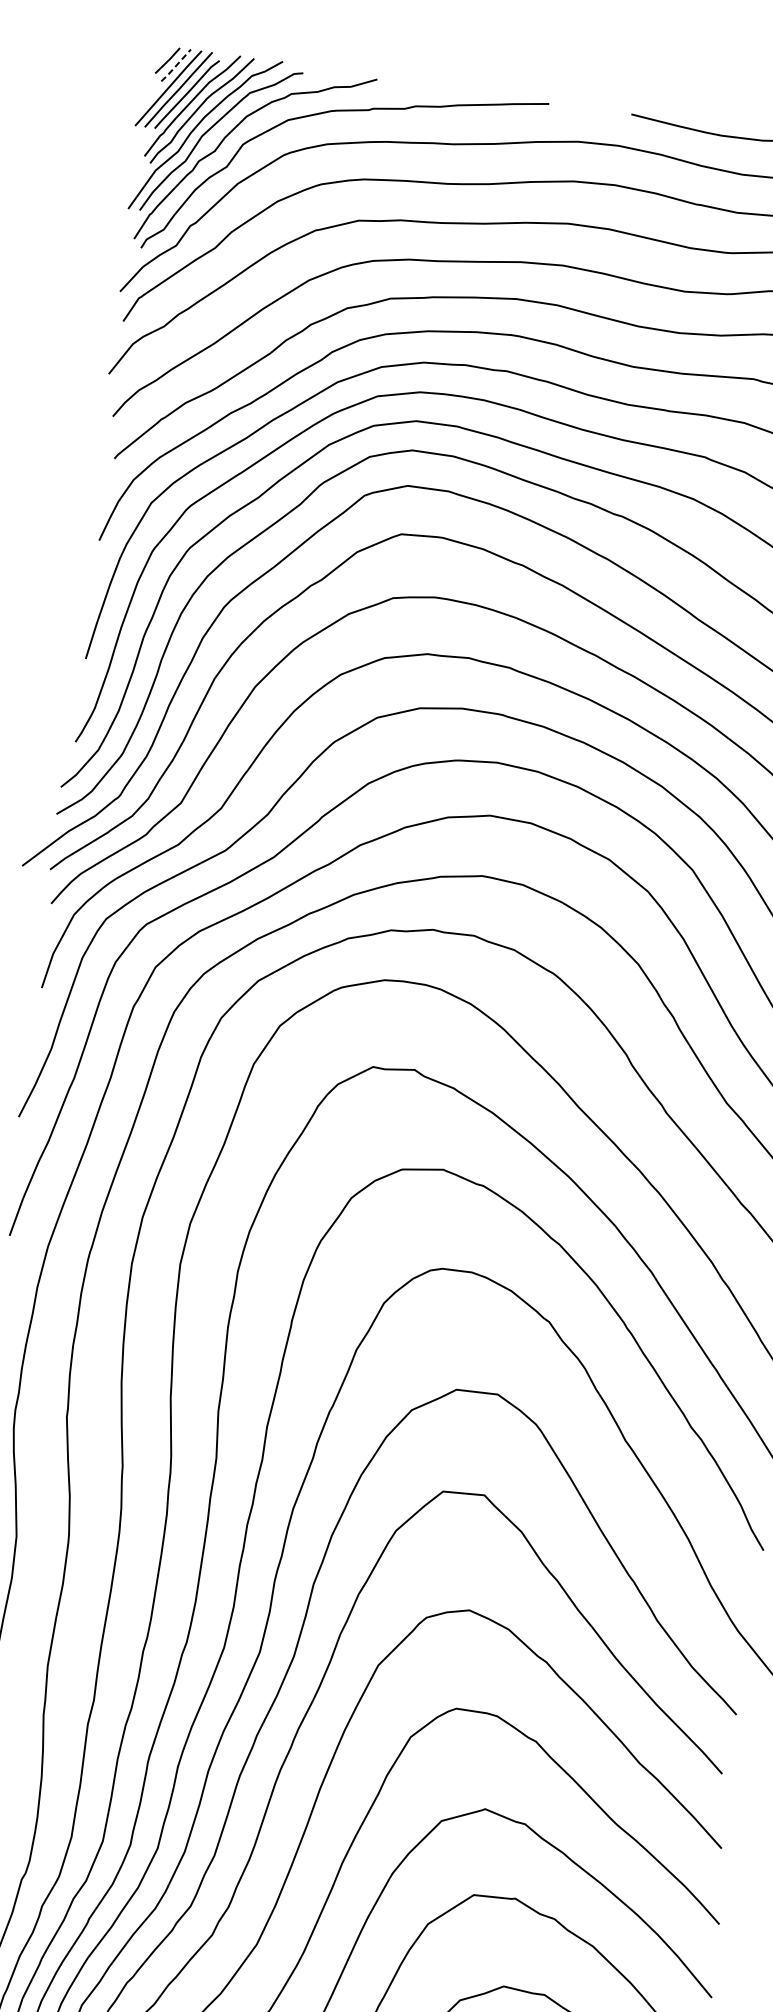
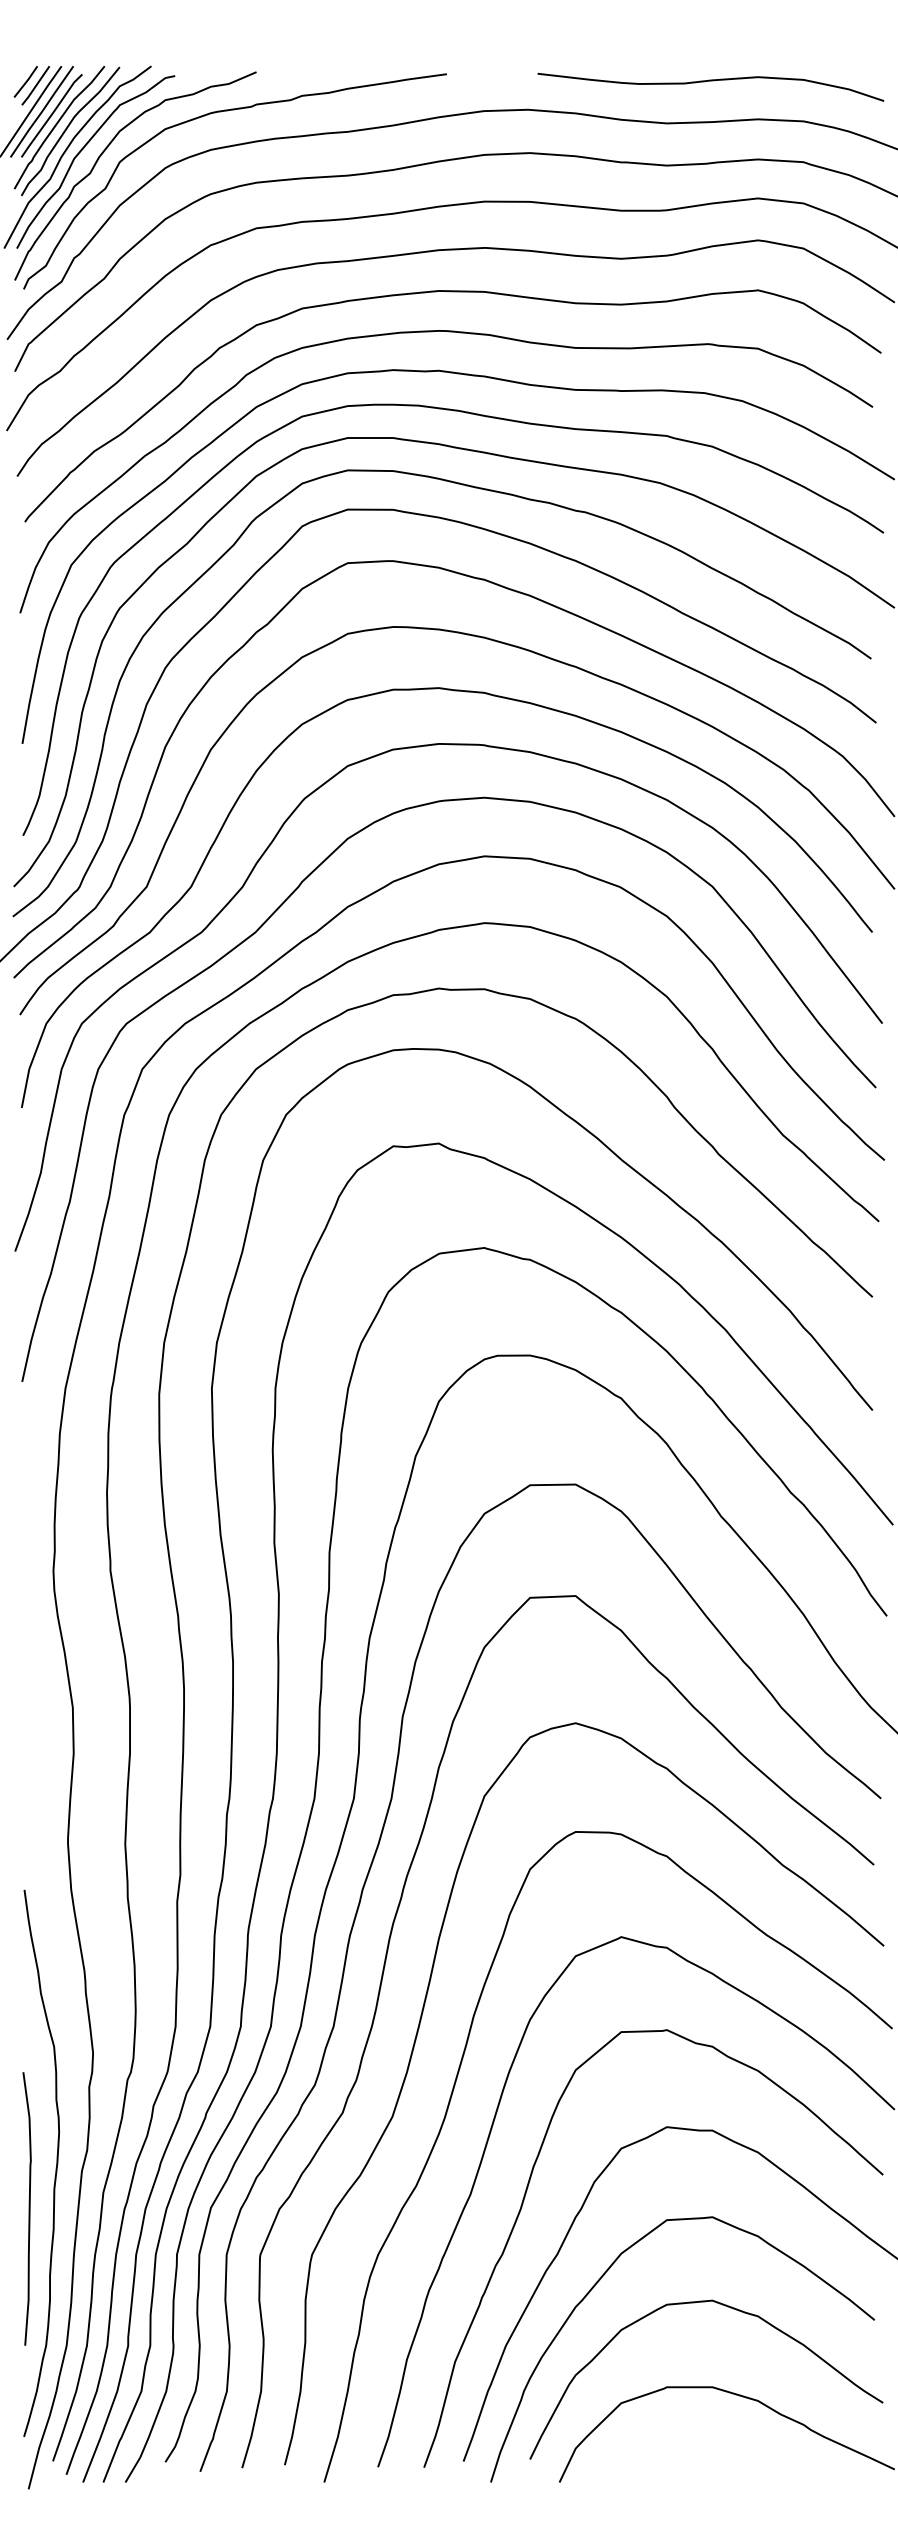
line: (175, 66) -> (35, 86), dashed -> solid

